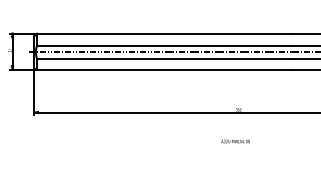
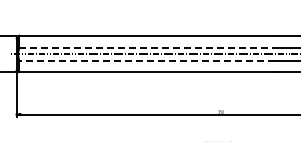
line: (164, 45) -> (146, 47), solid -> dashed
line: (164, 58) -> (146, 60), solid -> dashed

